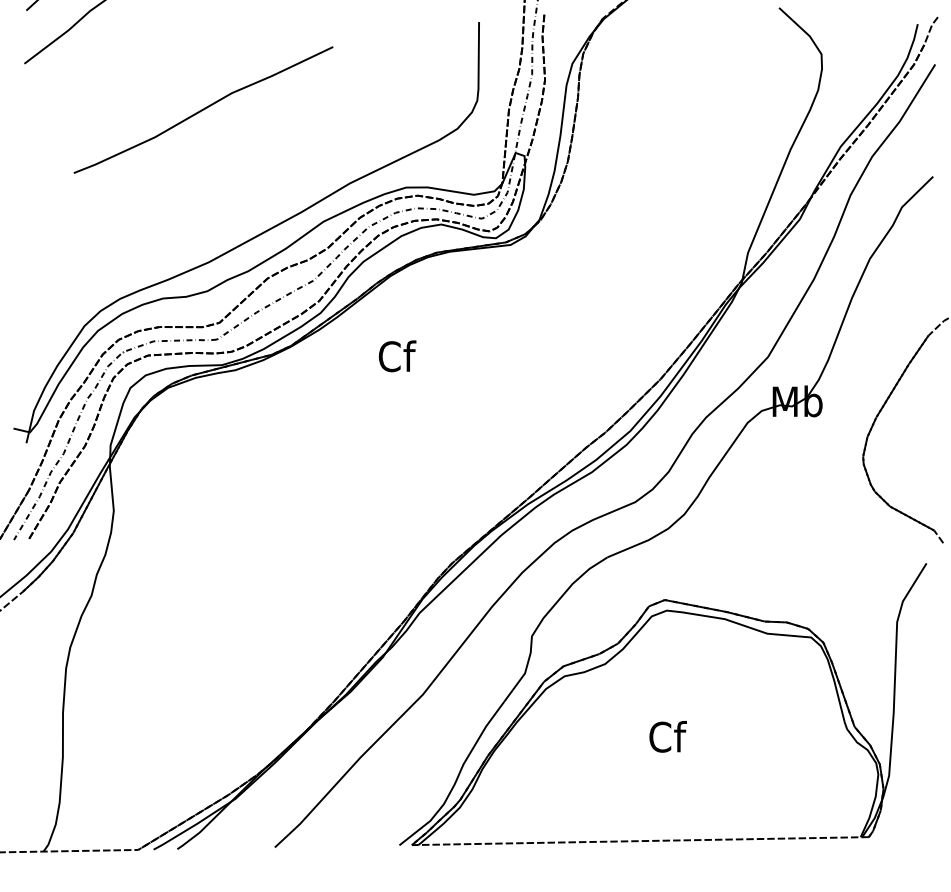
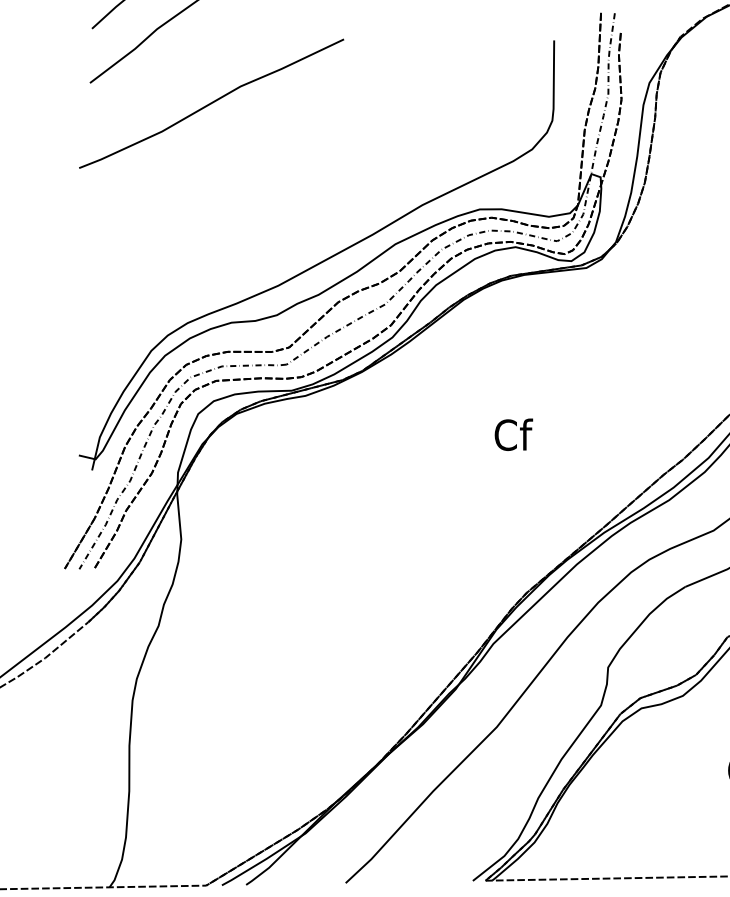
curve: (203, 109) -> (211, 103), moved
text: (397, 356) -> (513, 434), moved

